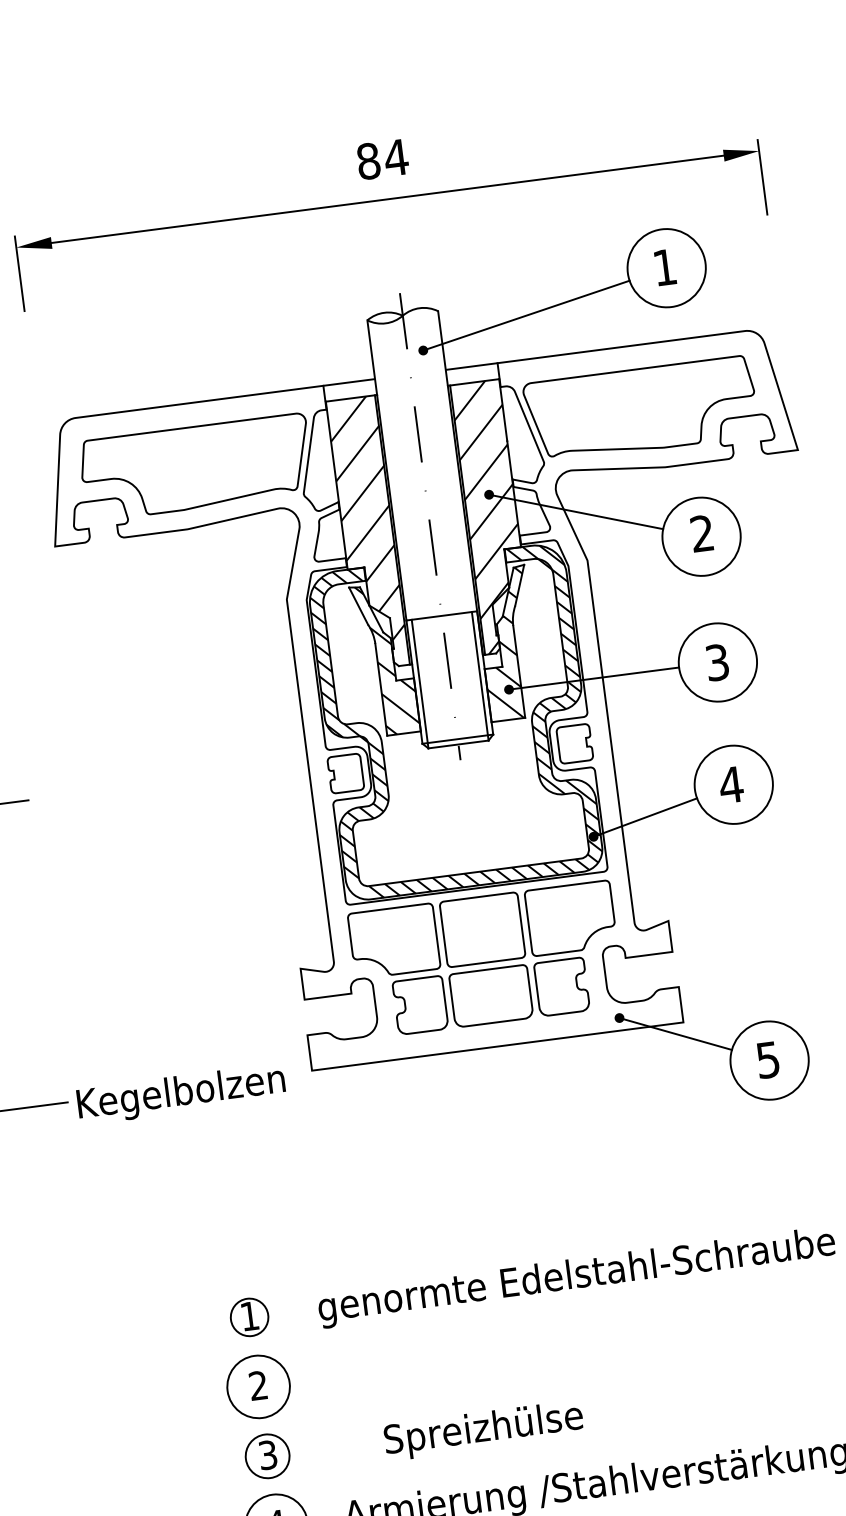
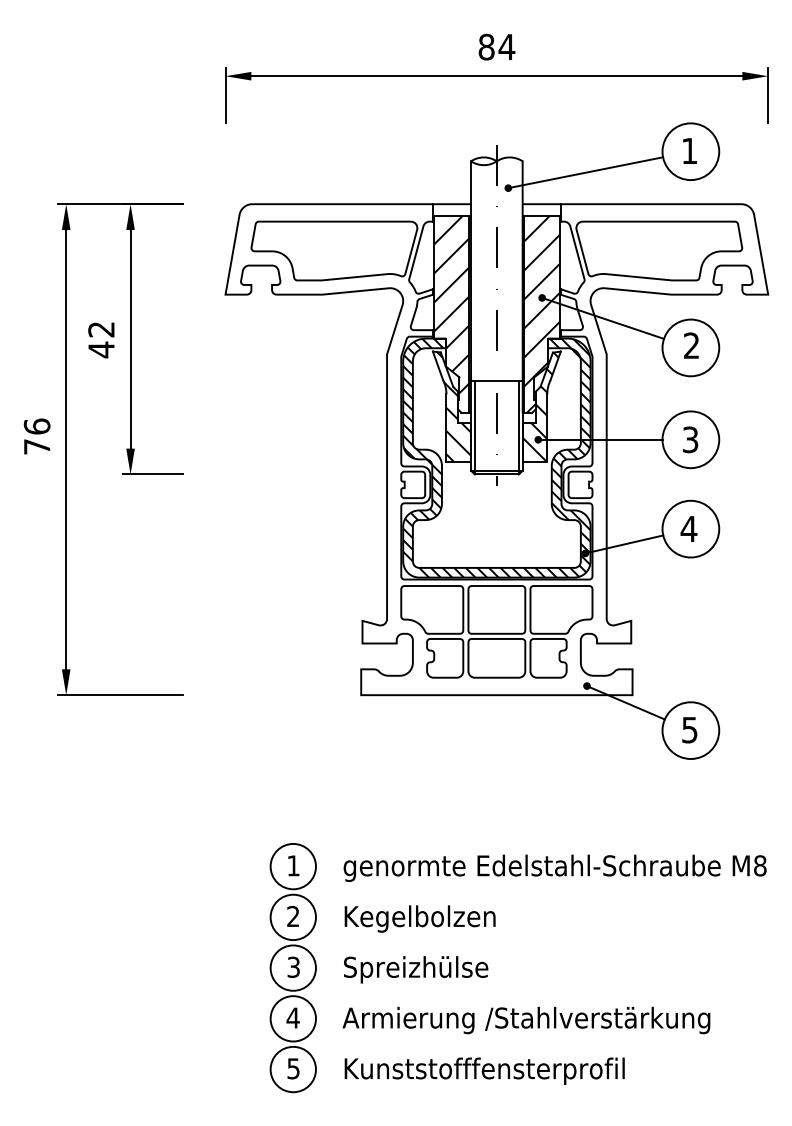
text: (180, 1093) -> (419, 918), moved
circle: (248, 1317) -> (292, 866), size x1.67
text: (484, 1430) -> (416, 969), moved
circle: (266, 1455) -> (292, 967), size x1.43

